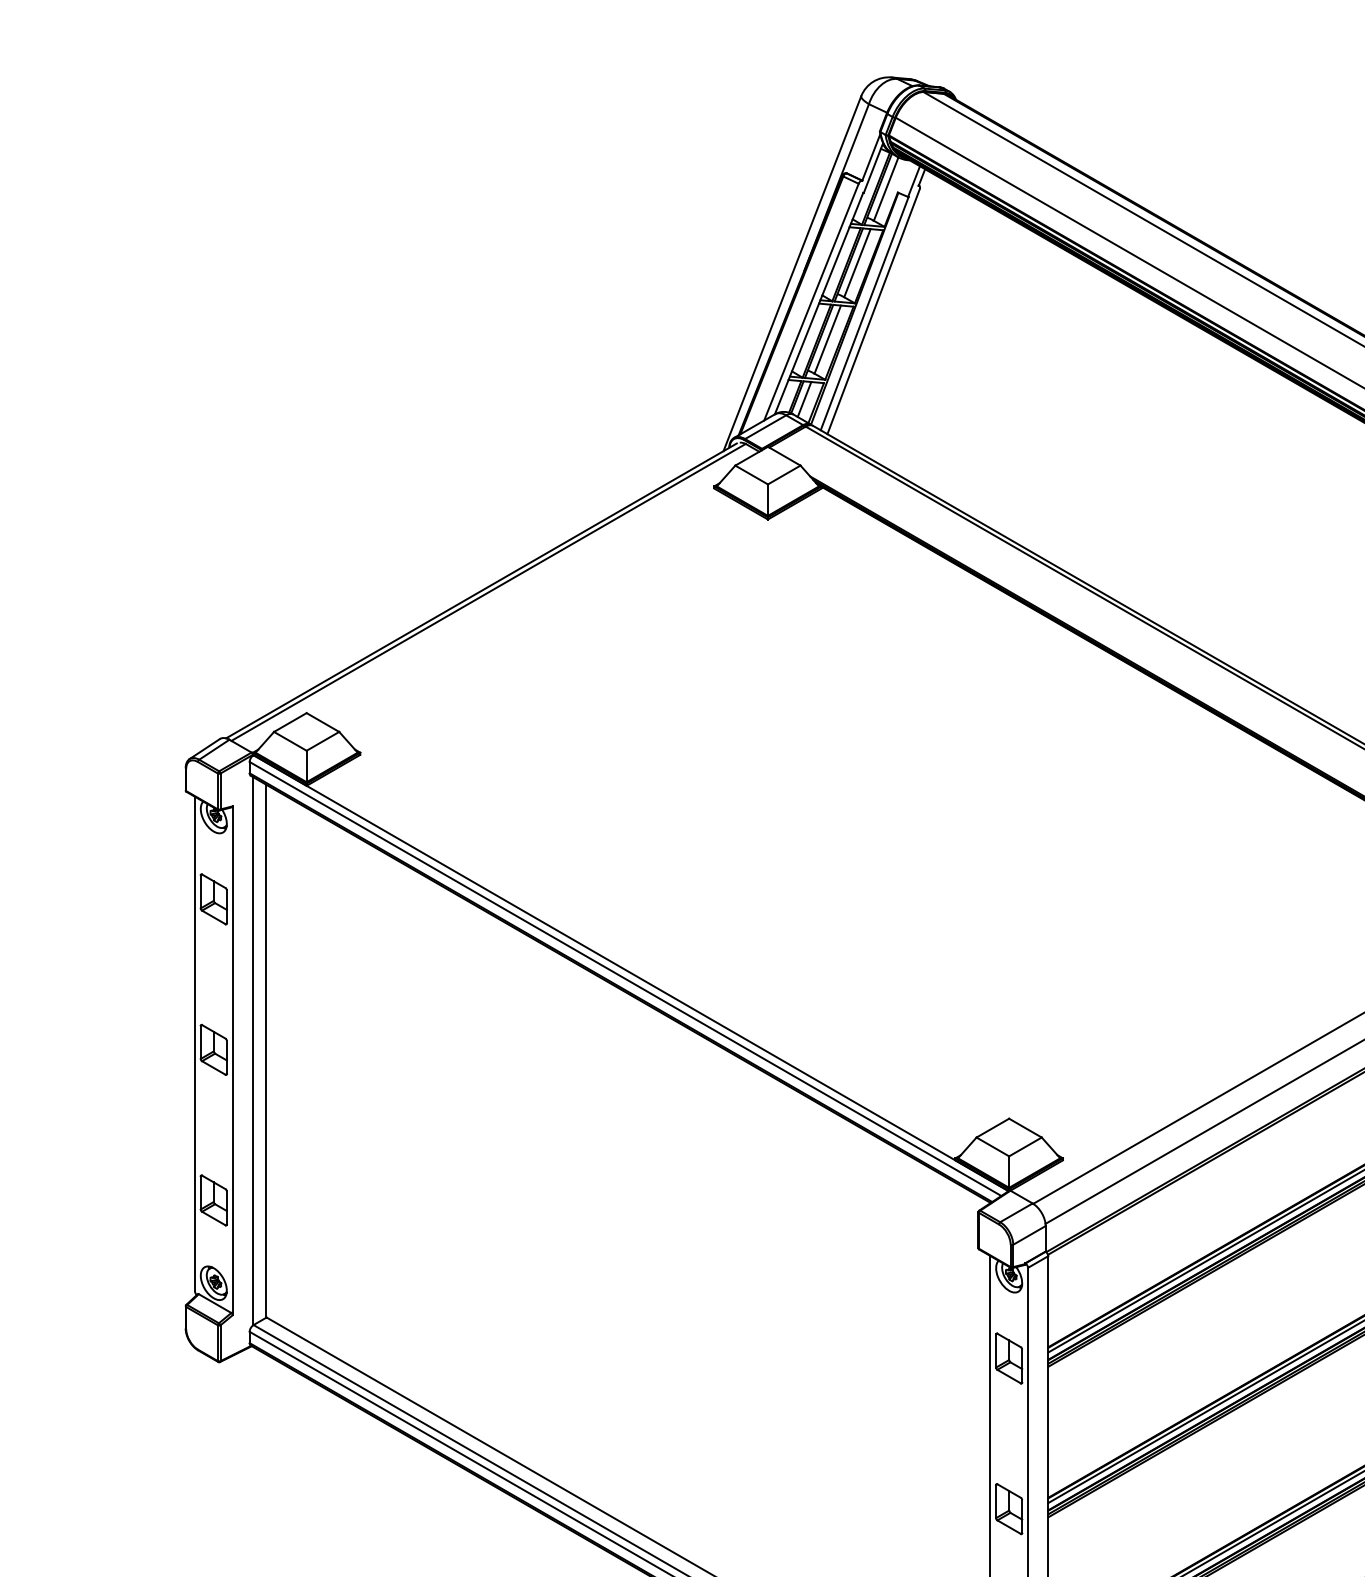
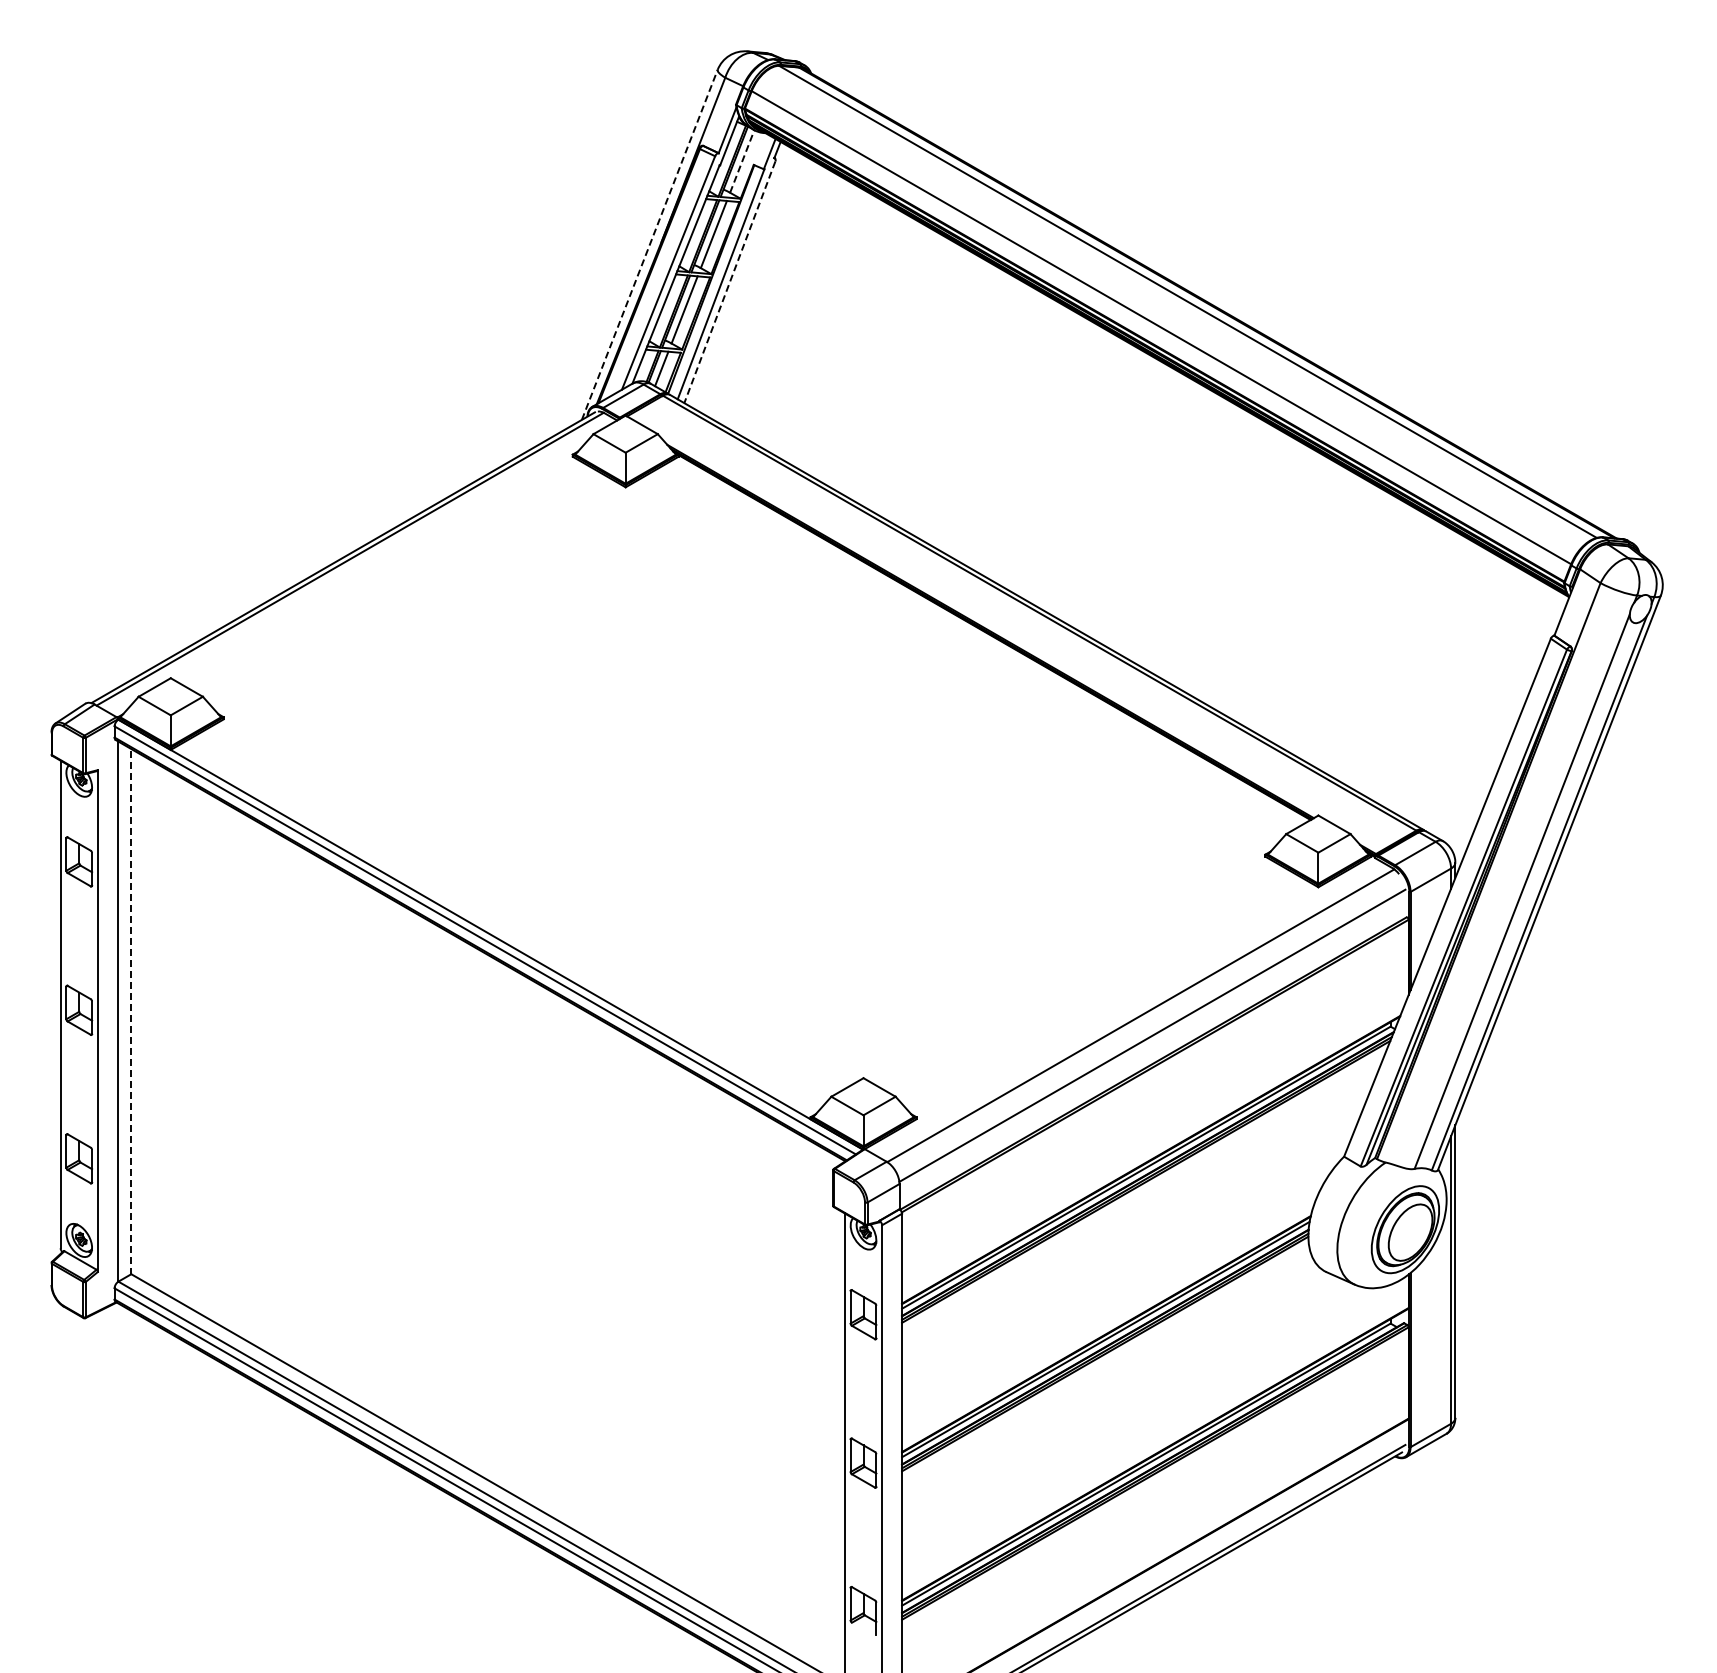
line: (886, 189) -> (742, 161), solid -> dashed
line: (792, 273) -> (649, 244), solid -> dashed
line: (873, 311) -> (729, 282), solid -> dashed
line: (265, 1051) -> (130, 1011), solid -> dashed

